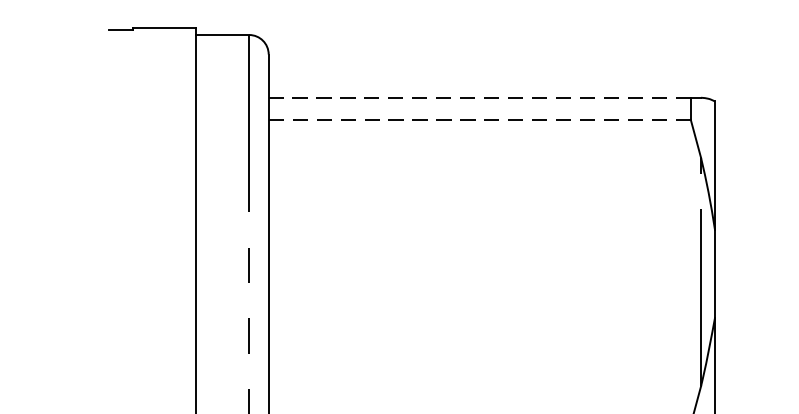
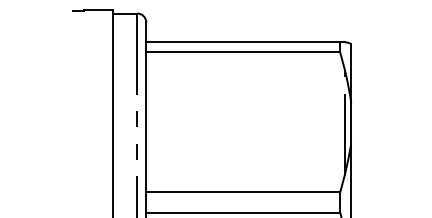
line: (480, 98) -> (243, 42), dashed -> solid
line: (480, 119) -> (243, 52), dashed -> solid

